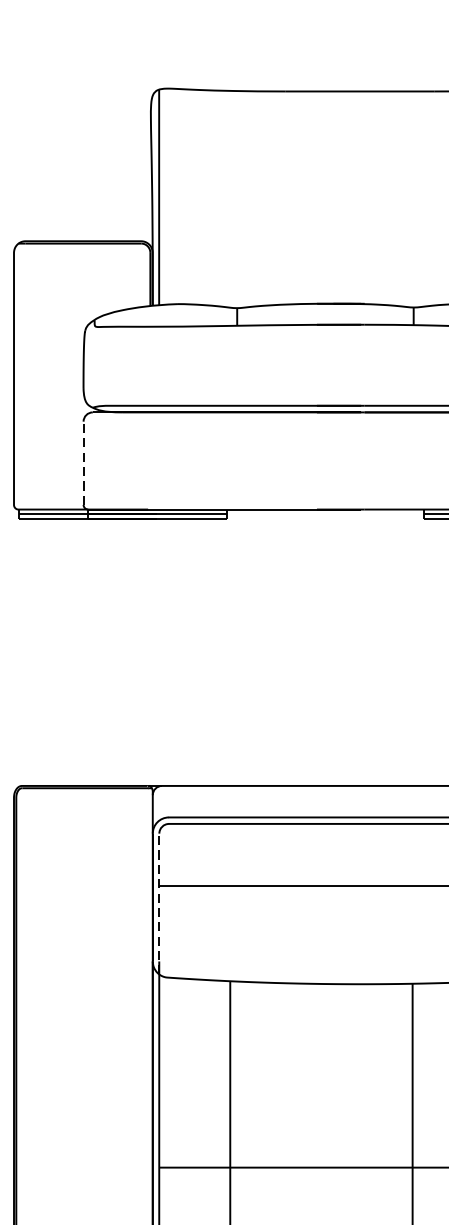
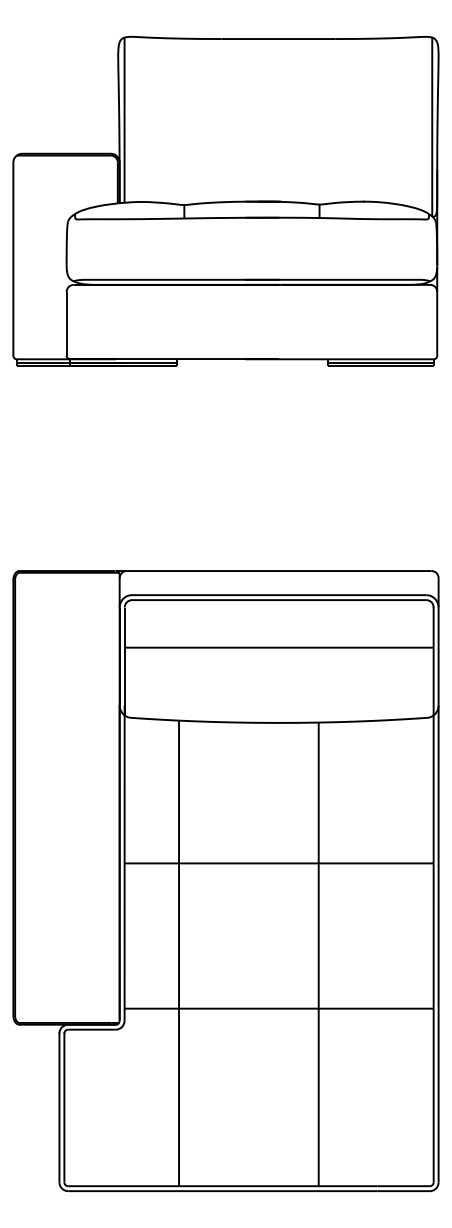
line: (83, 462) -> (66, 323), dashed -> solid
line: (159, 904) -> (124, 661), dashed -> solid

